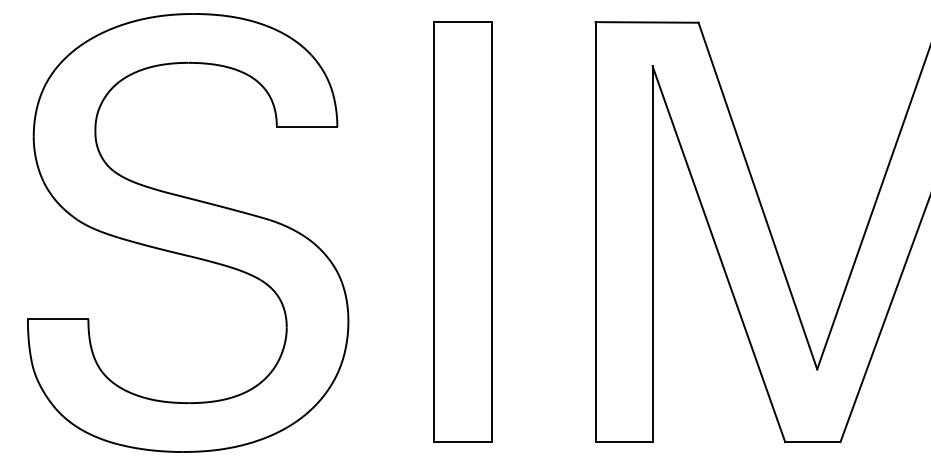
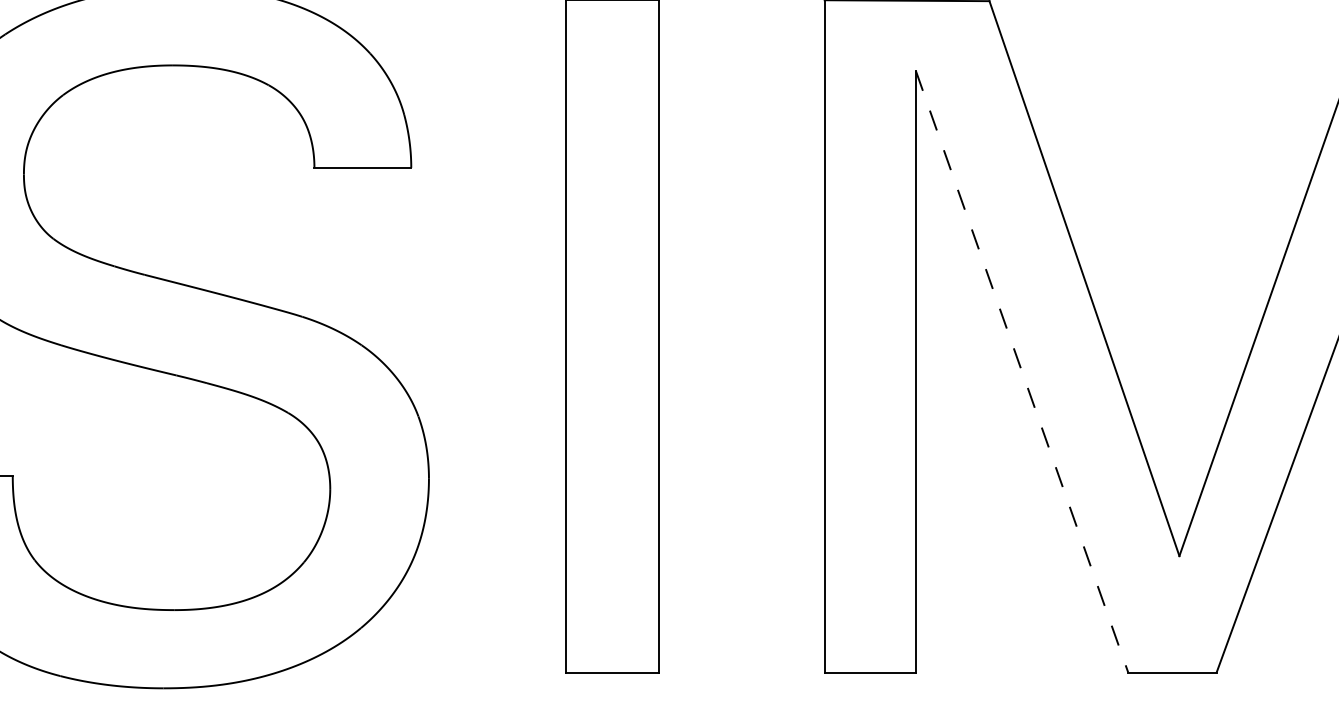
line: (719, 254) -> (1023, 372), solid -> dashed

